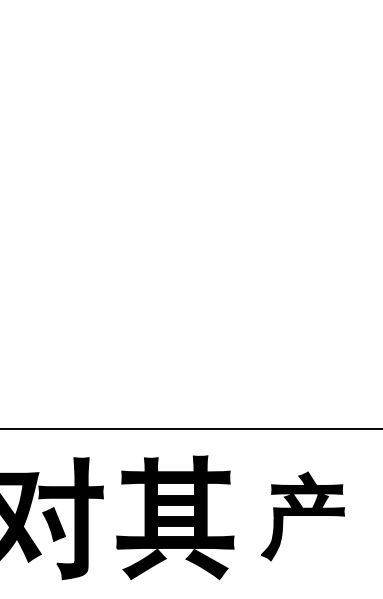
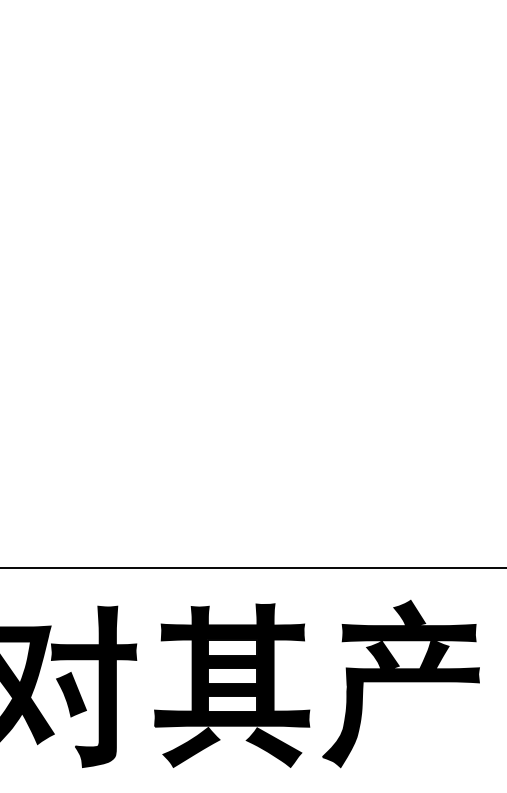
part: (302, 516) -> (400, 683), size x1.43

